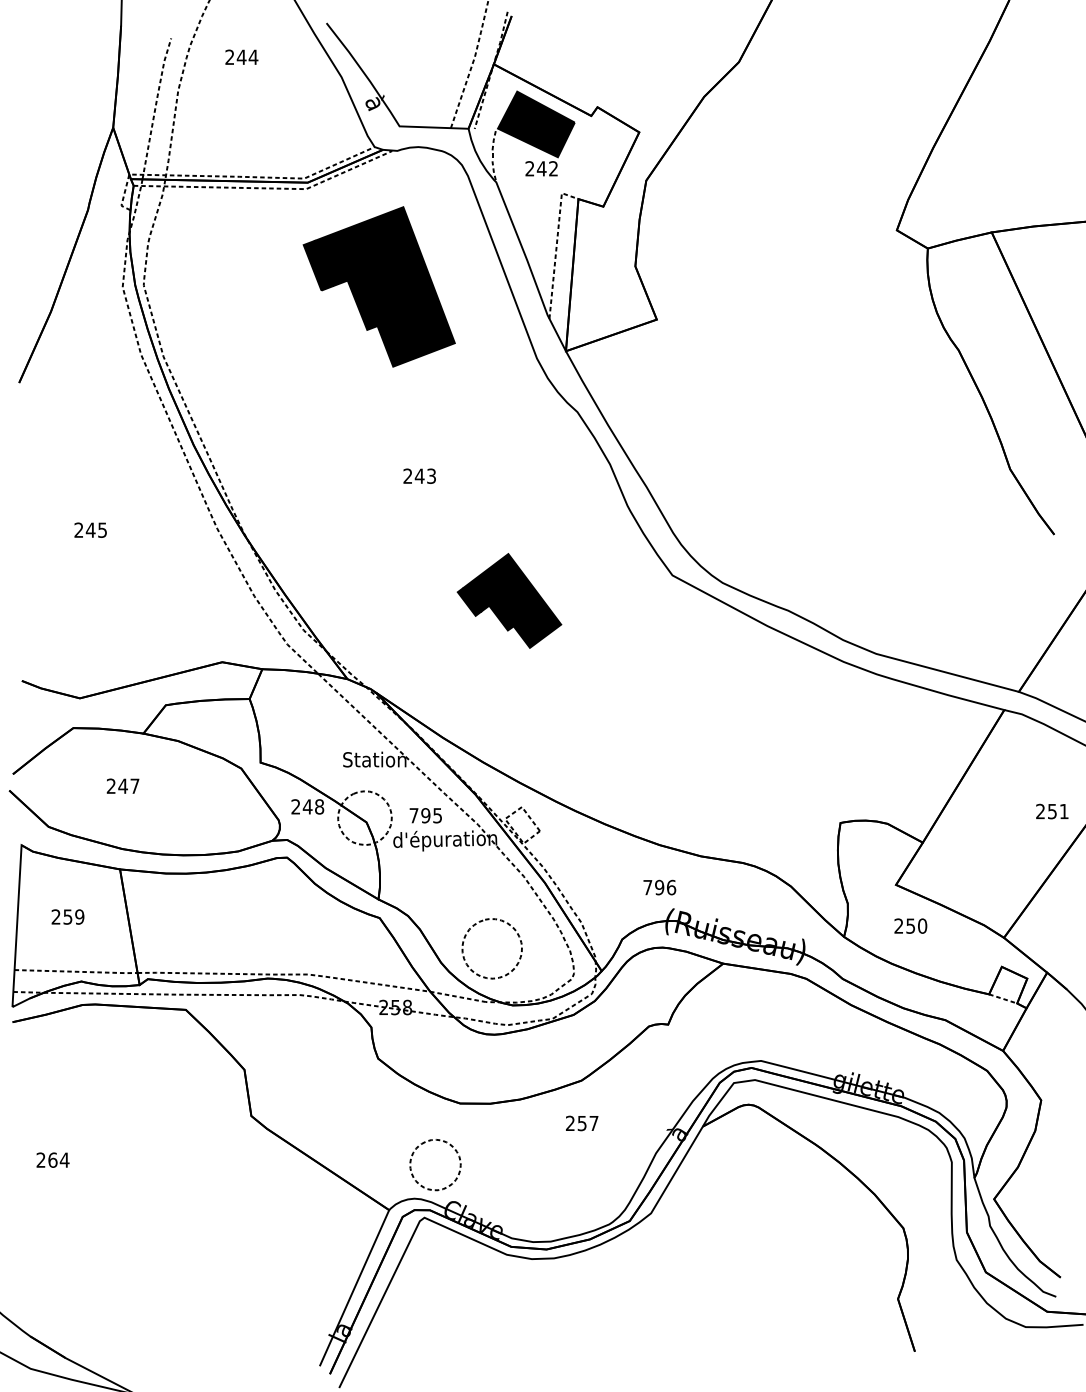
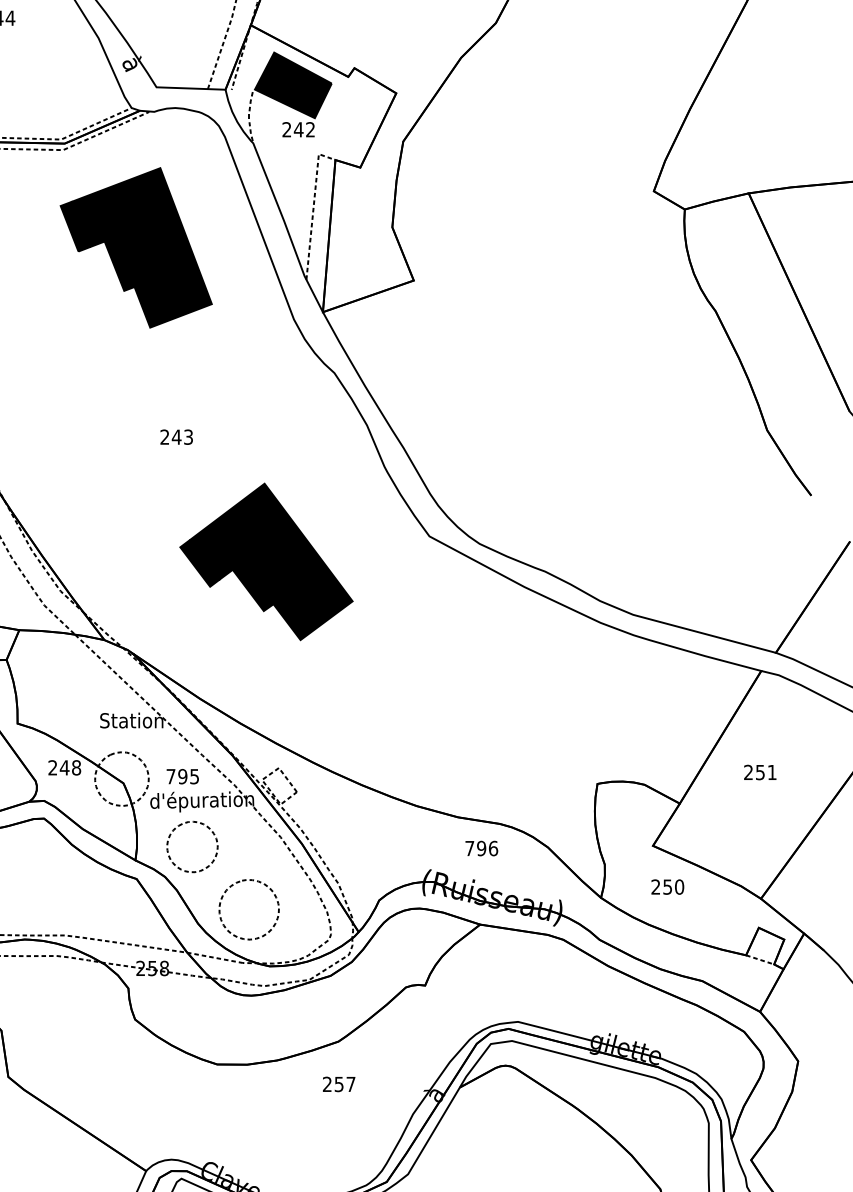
part: (509, 600) -> (266, 561), size x1.67
text: (1052, 811) -> (760, 772), moved
text: (659, 887) -> (481, 848), moved
part: (430, 1188) -> (187, 870), moved

